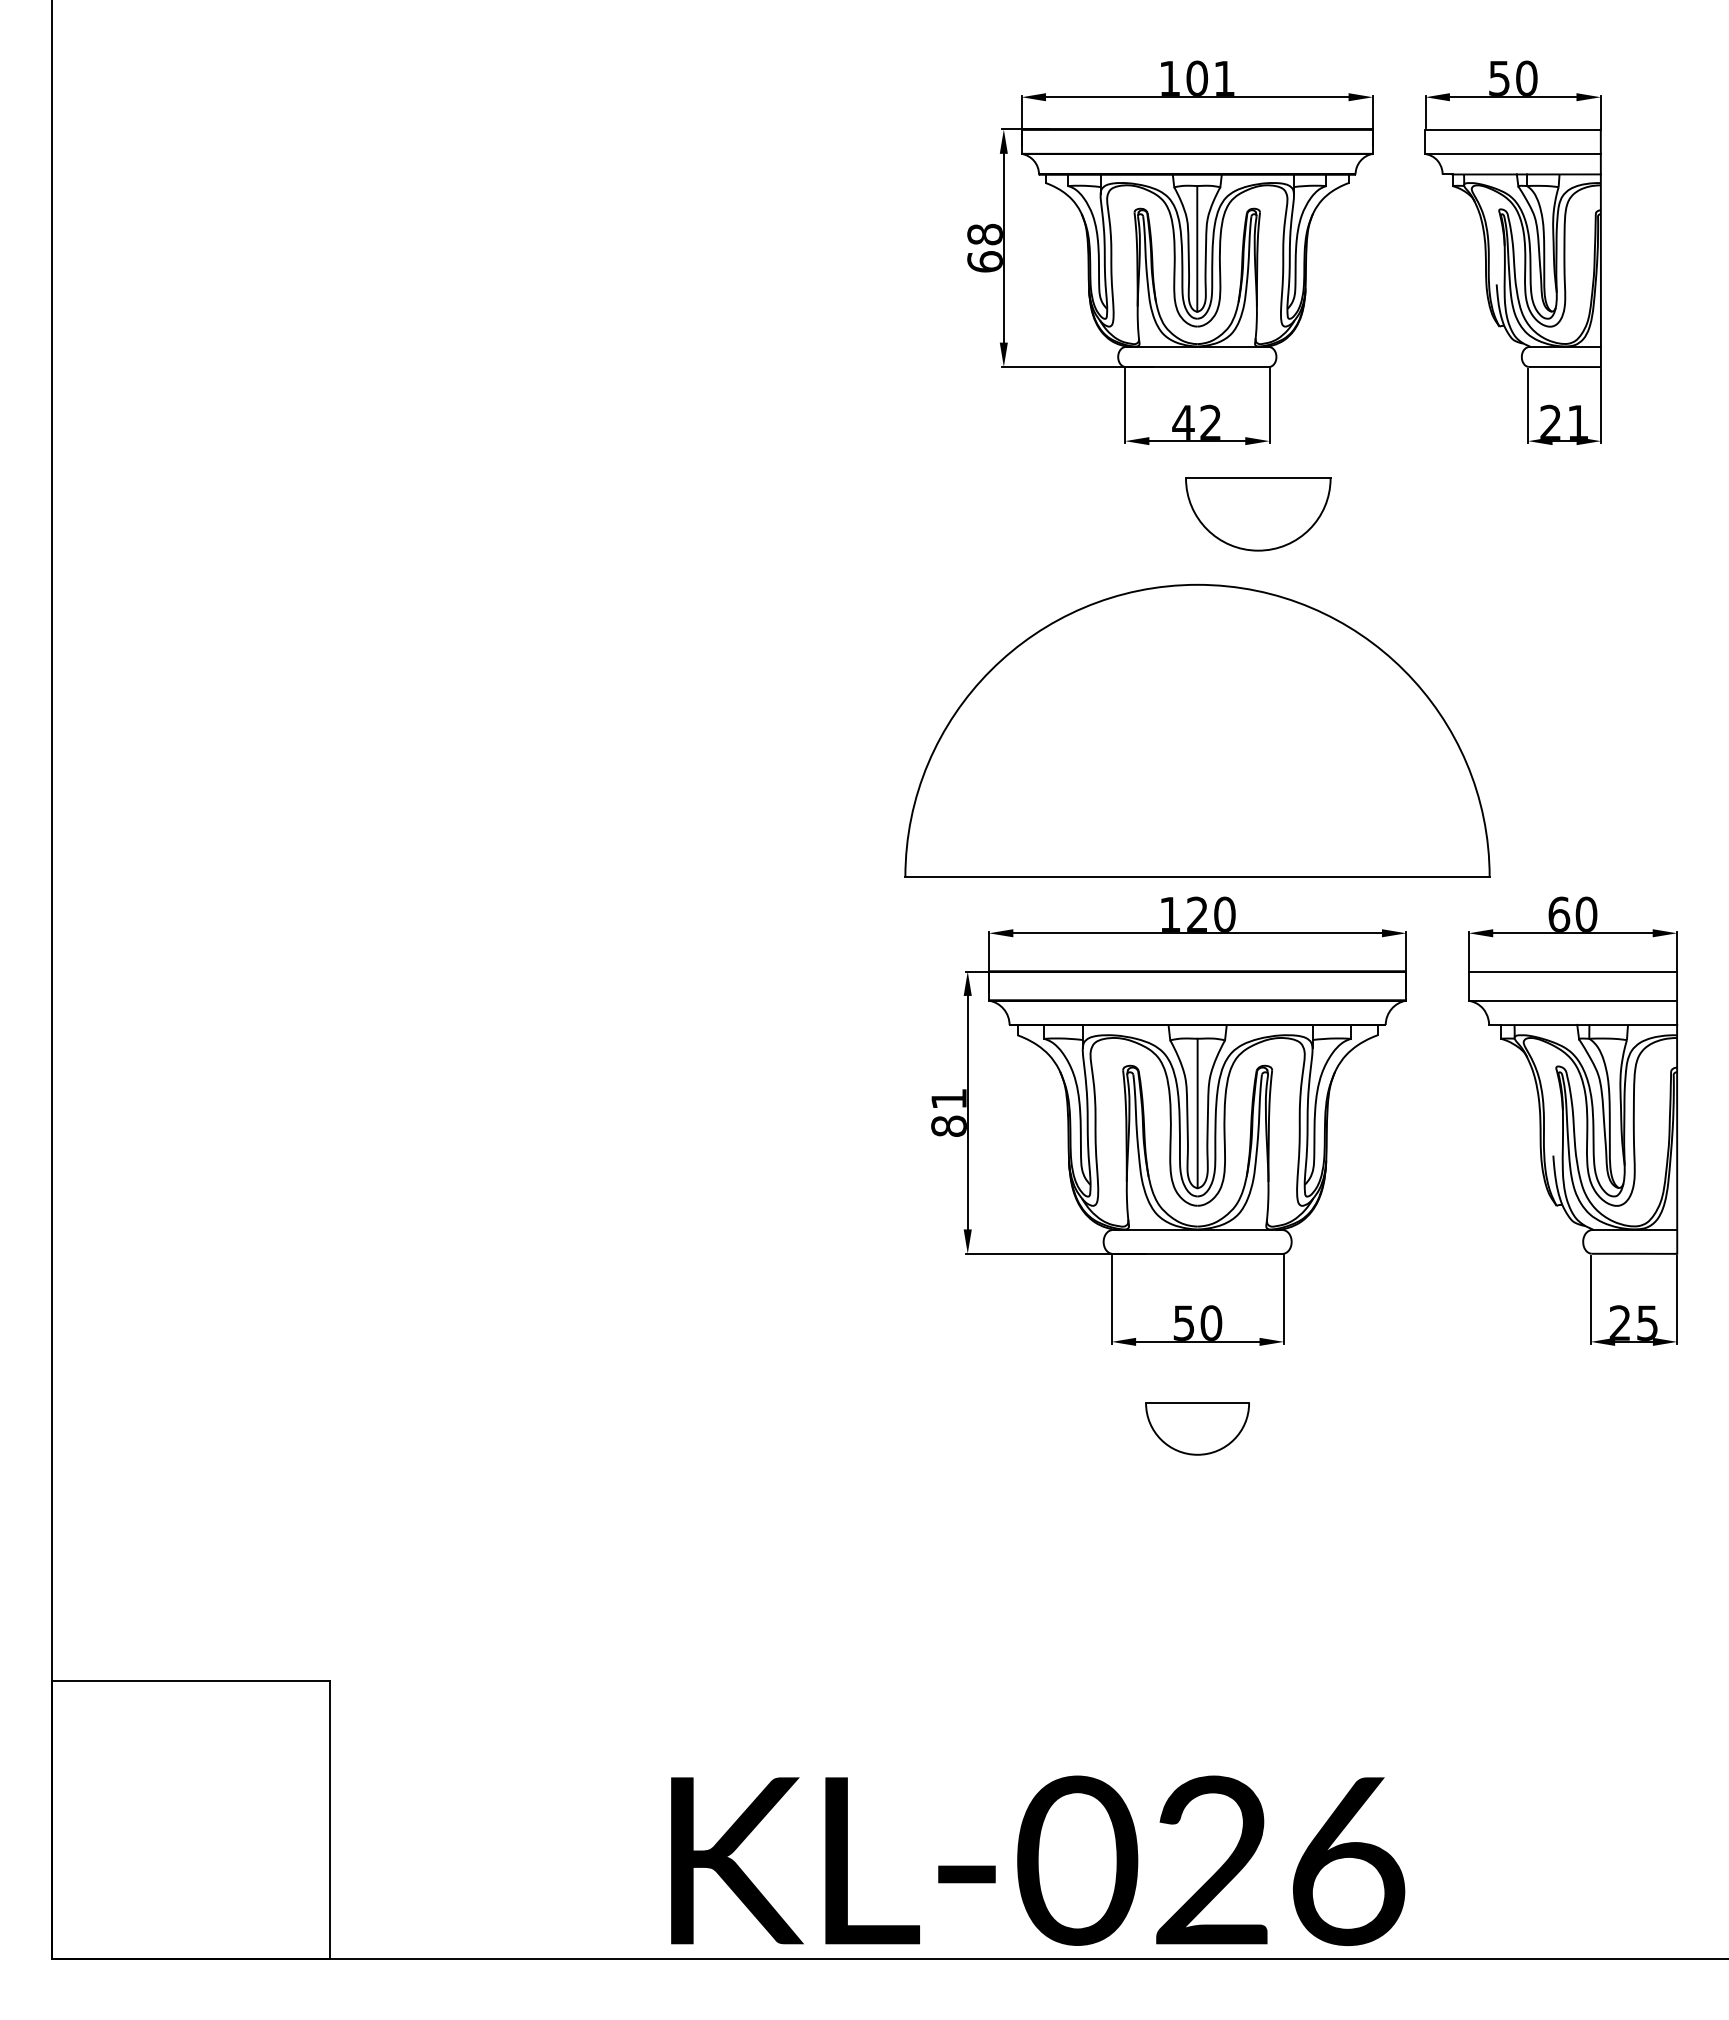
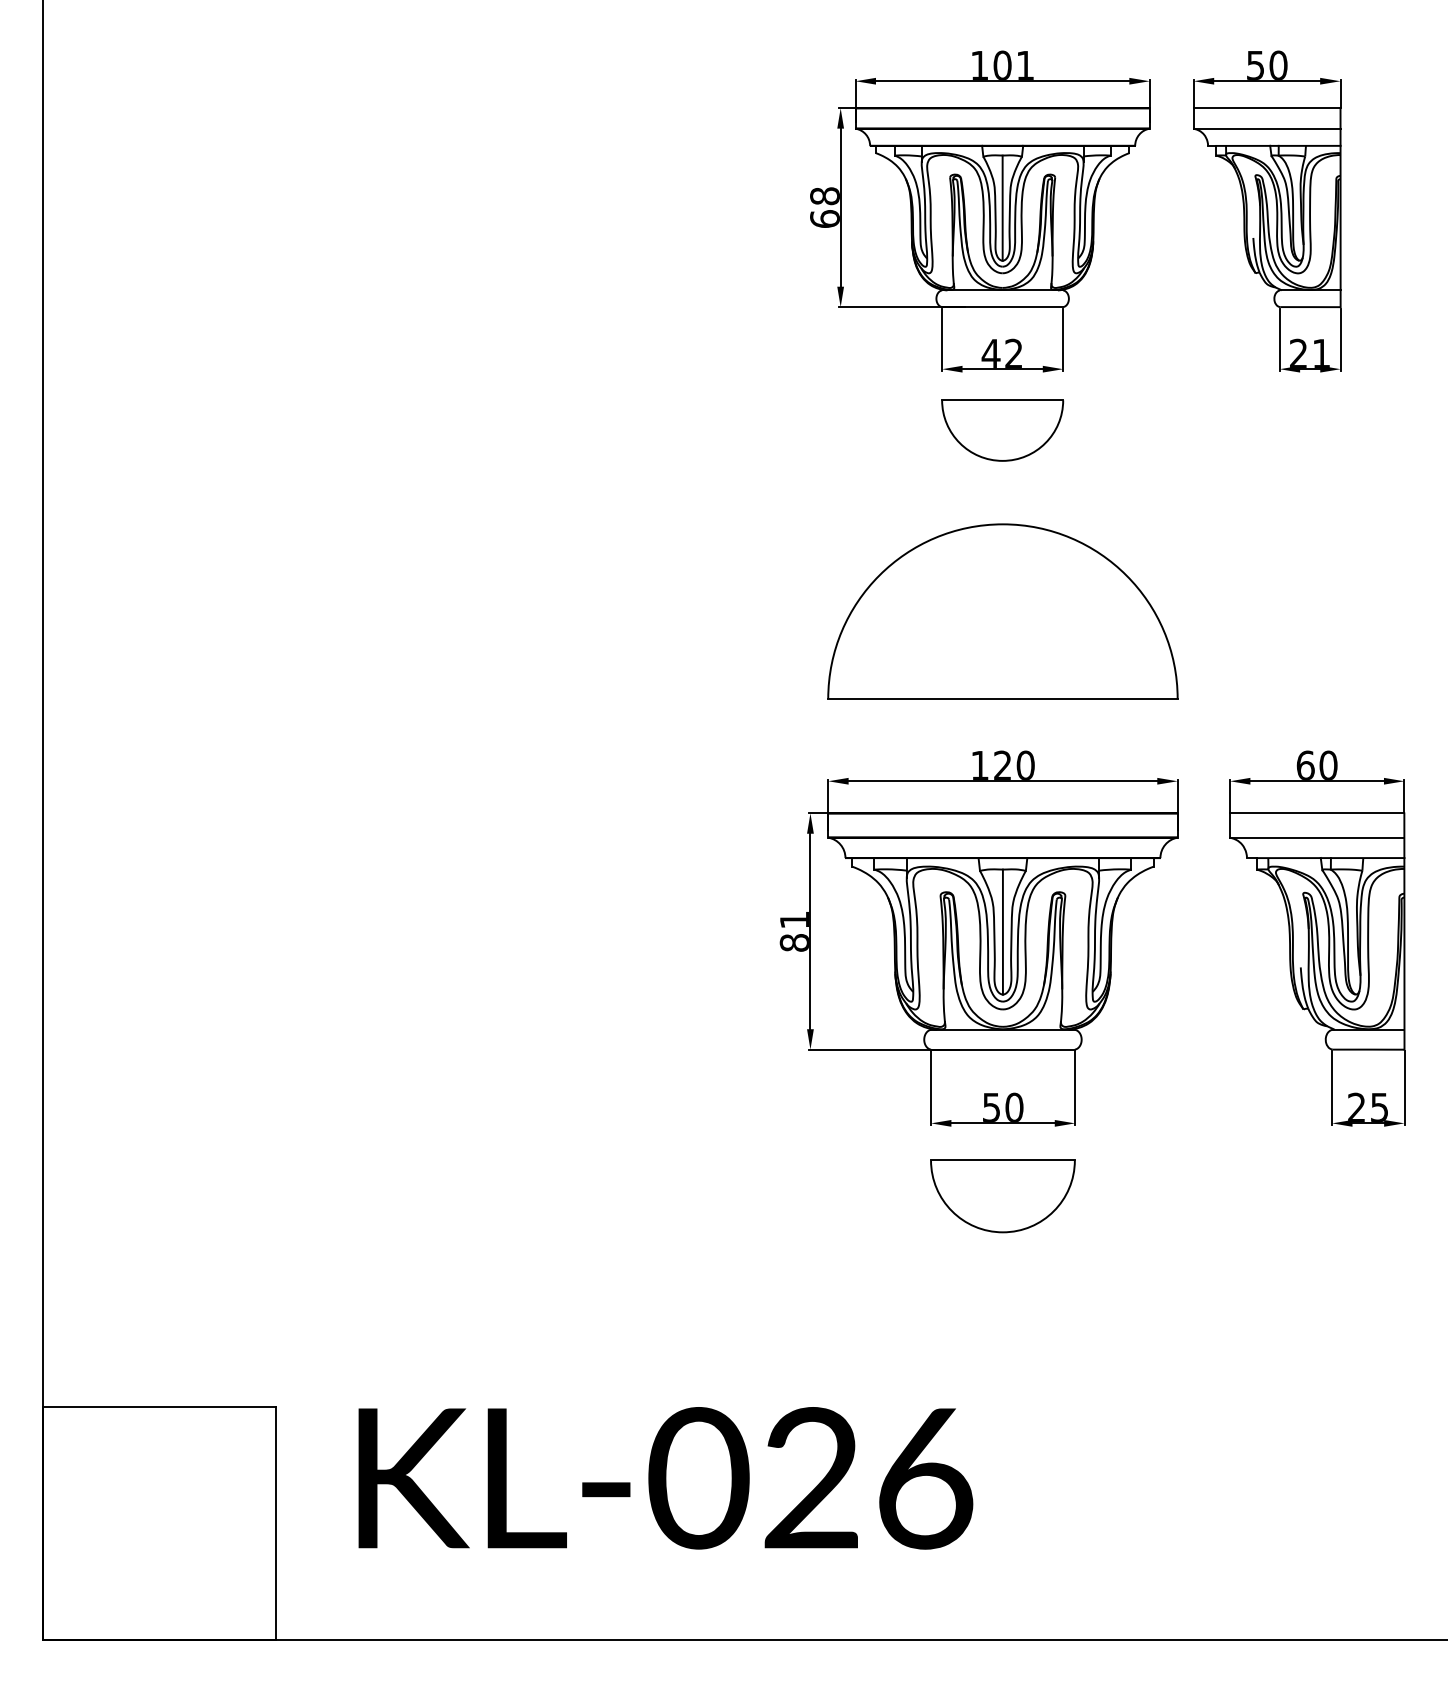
part: (1258, 514) -> (1002, 430), moved
part: (1197, 730) -> (1002, 611), size x0.71
part: (1197, 1428) -> (1002, 1195), size x1.67
text: (1038, 1860) -> (666, 1478), moved

